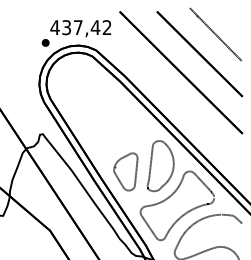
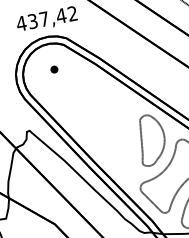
part: (45, 42) -> (54, 69), moved
part: (125, 171) -> (118, 151), removed

